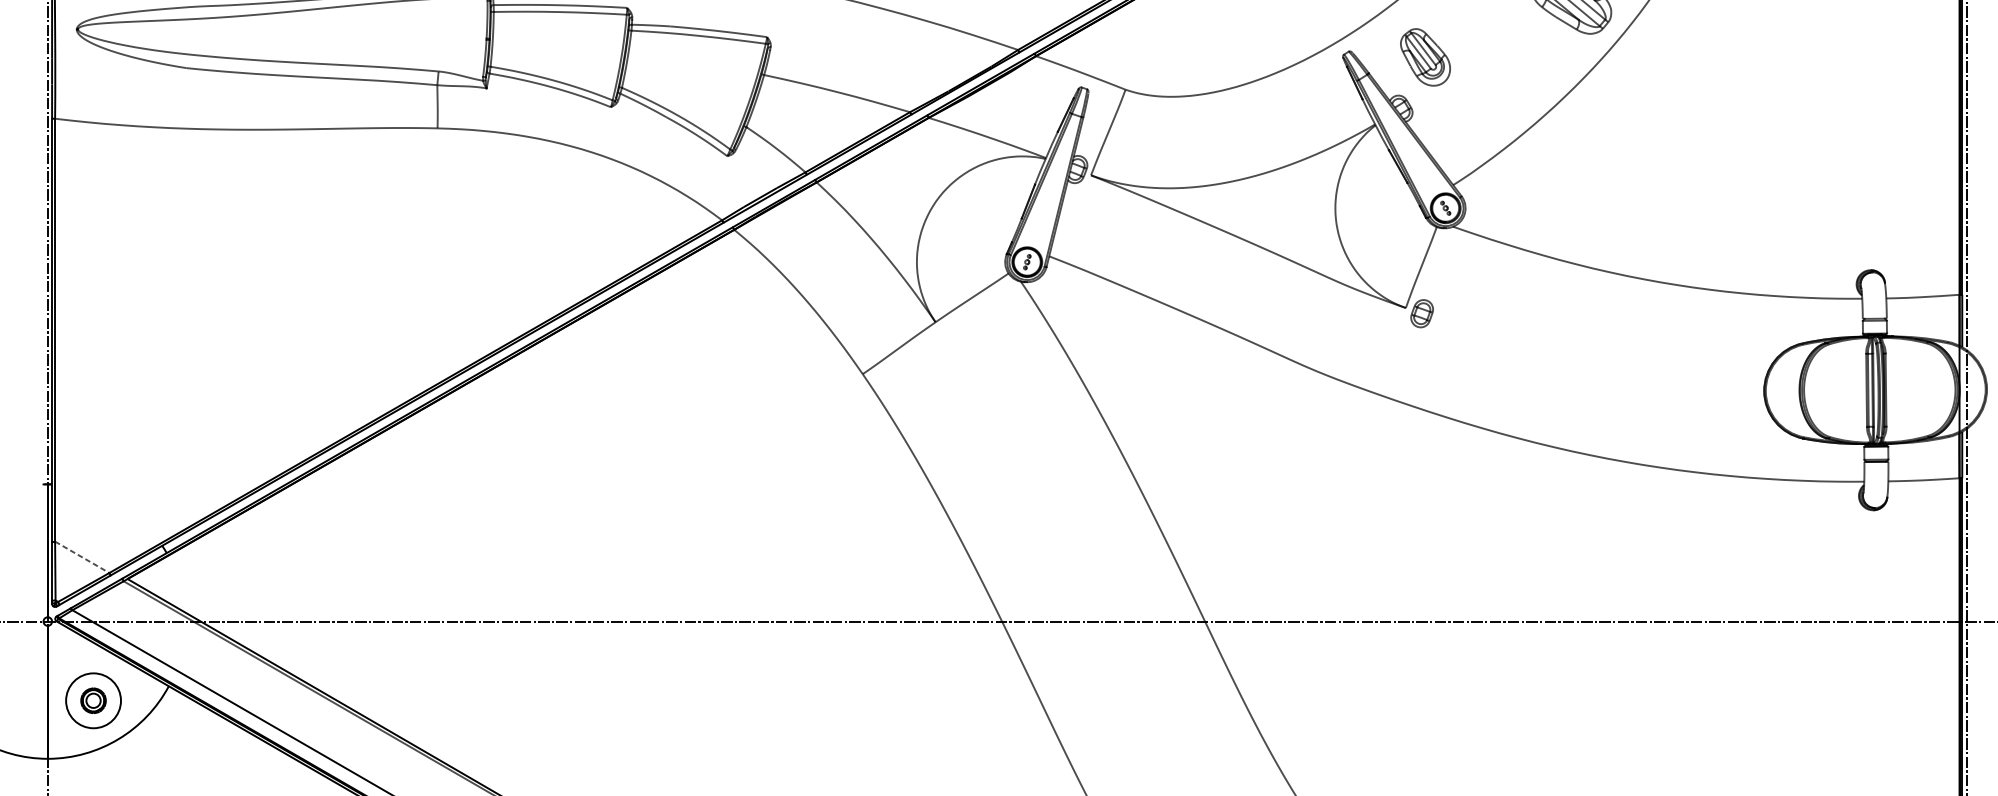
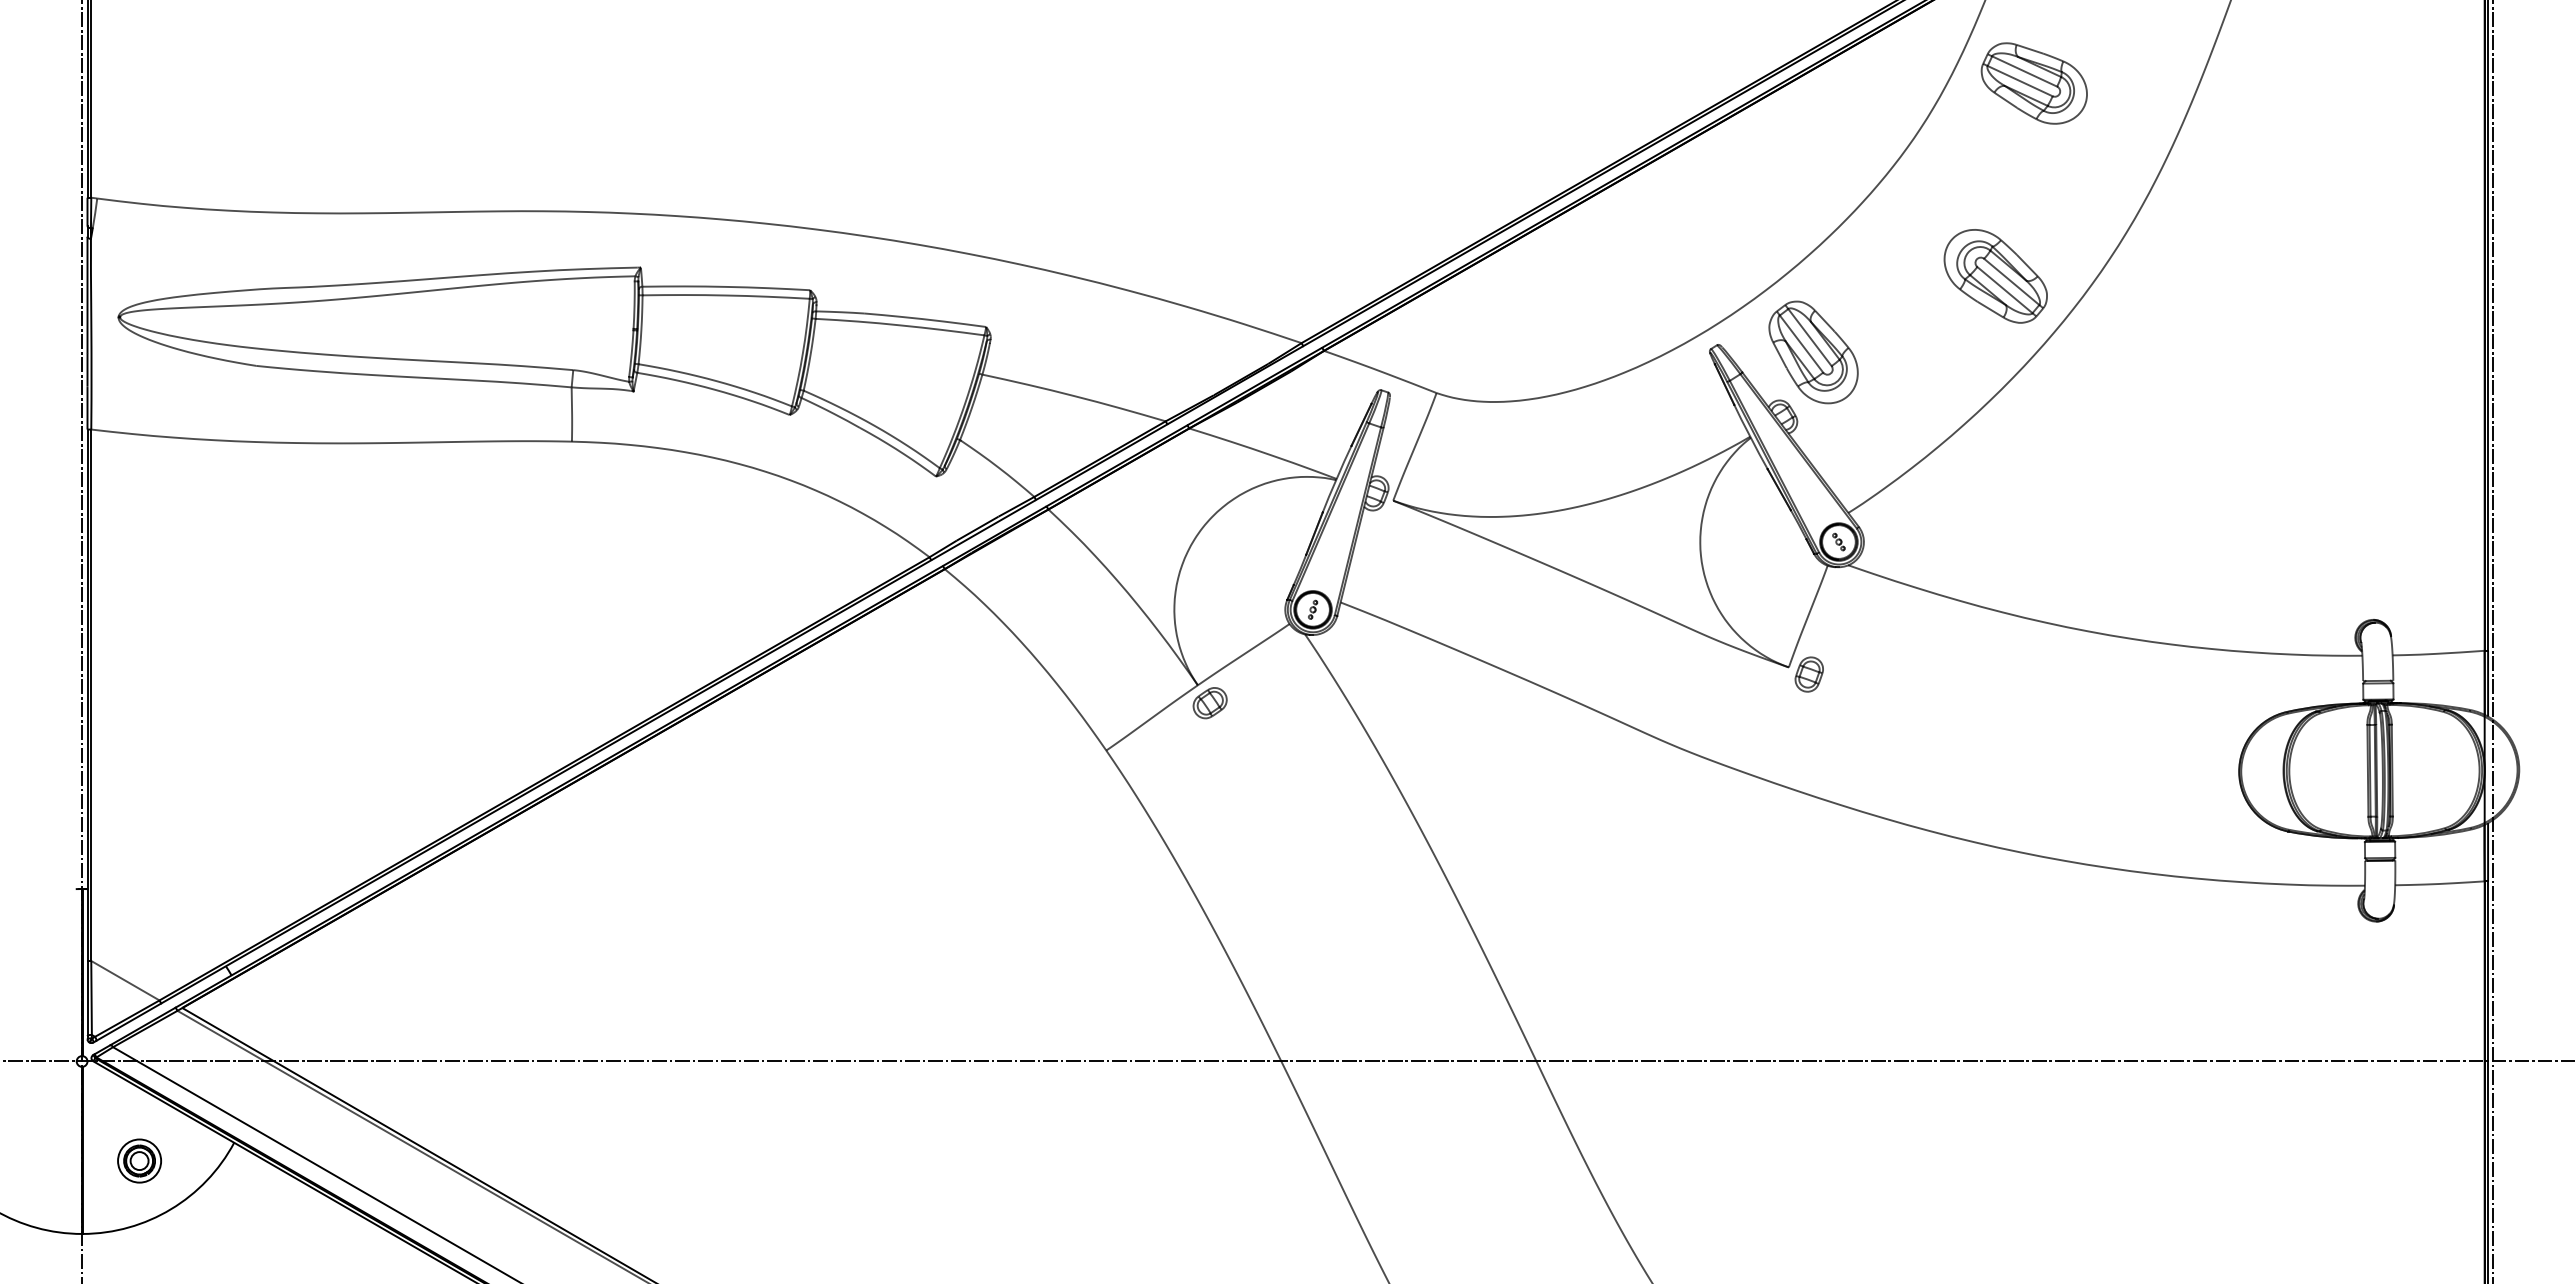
part: (1425, 57) -> (1813, 352), size x1.43
part: (944, 336) -> (1209, 703), added
line: (82, 557) -> (125, 980), dashed -> solid
circle: (93, 700) -> (139, 1160), size x0.62

